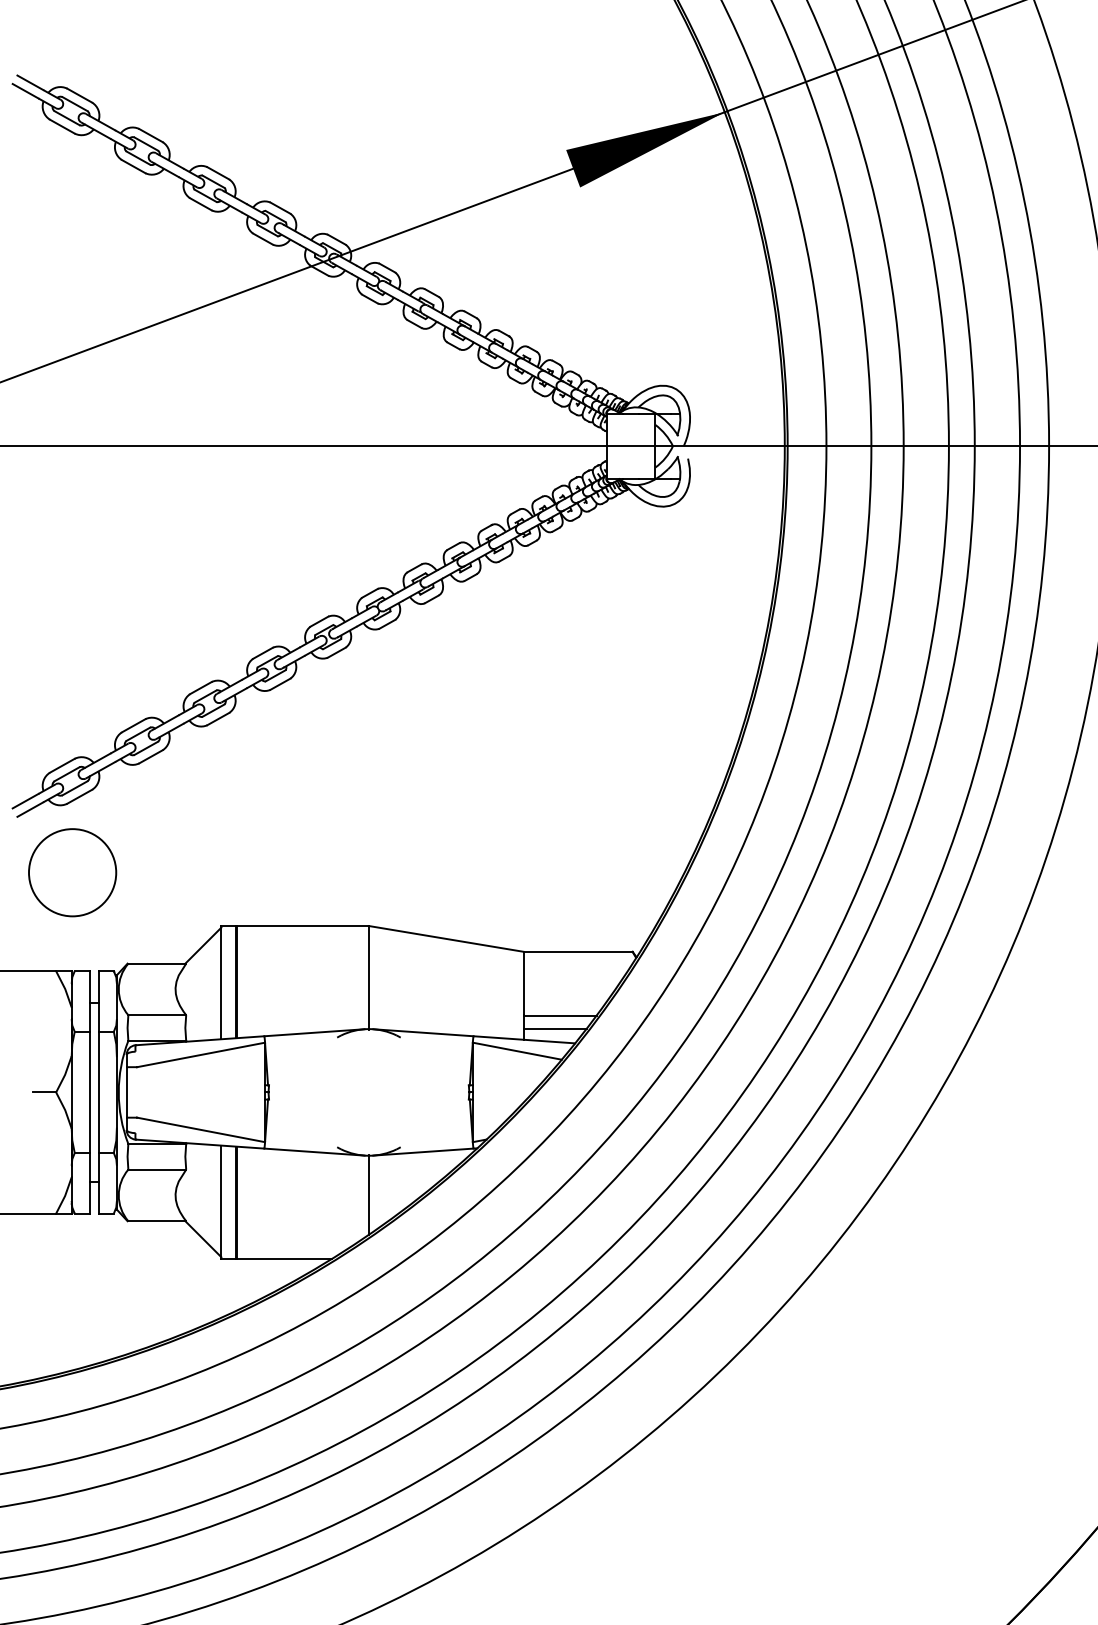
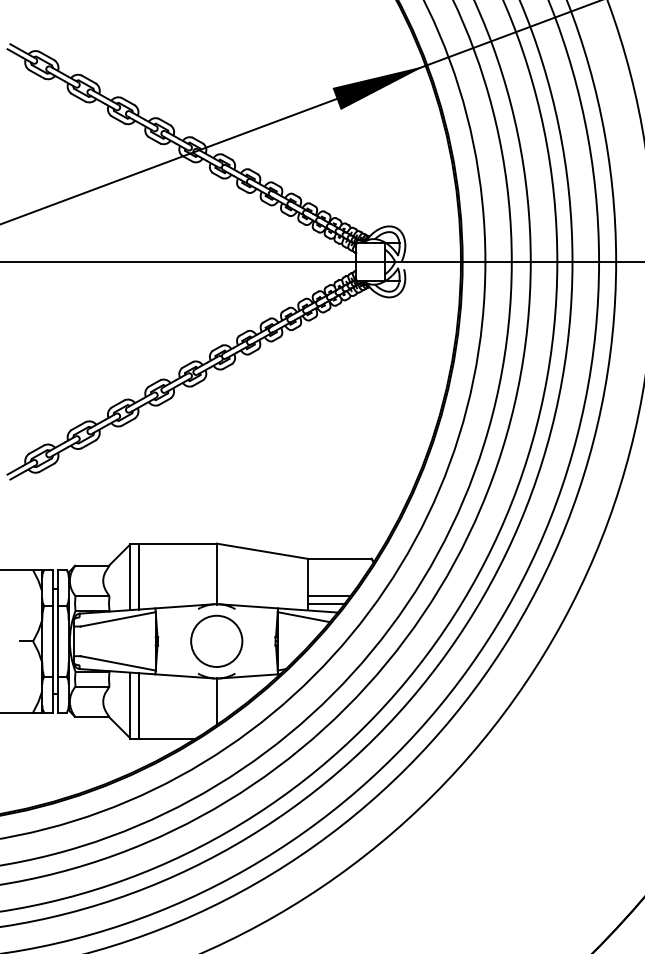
circle: (72, 871) -> (216, 640), moved

